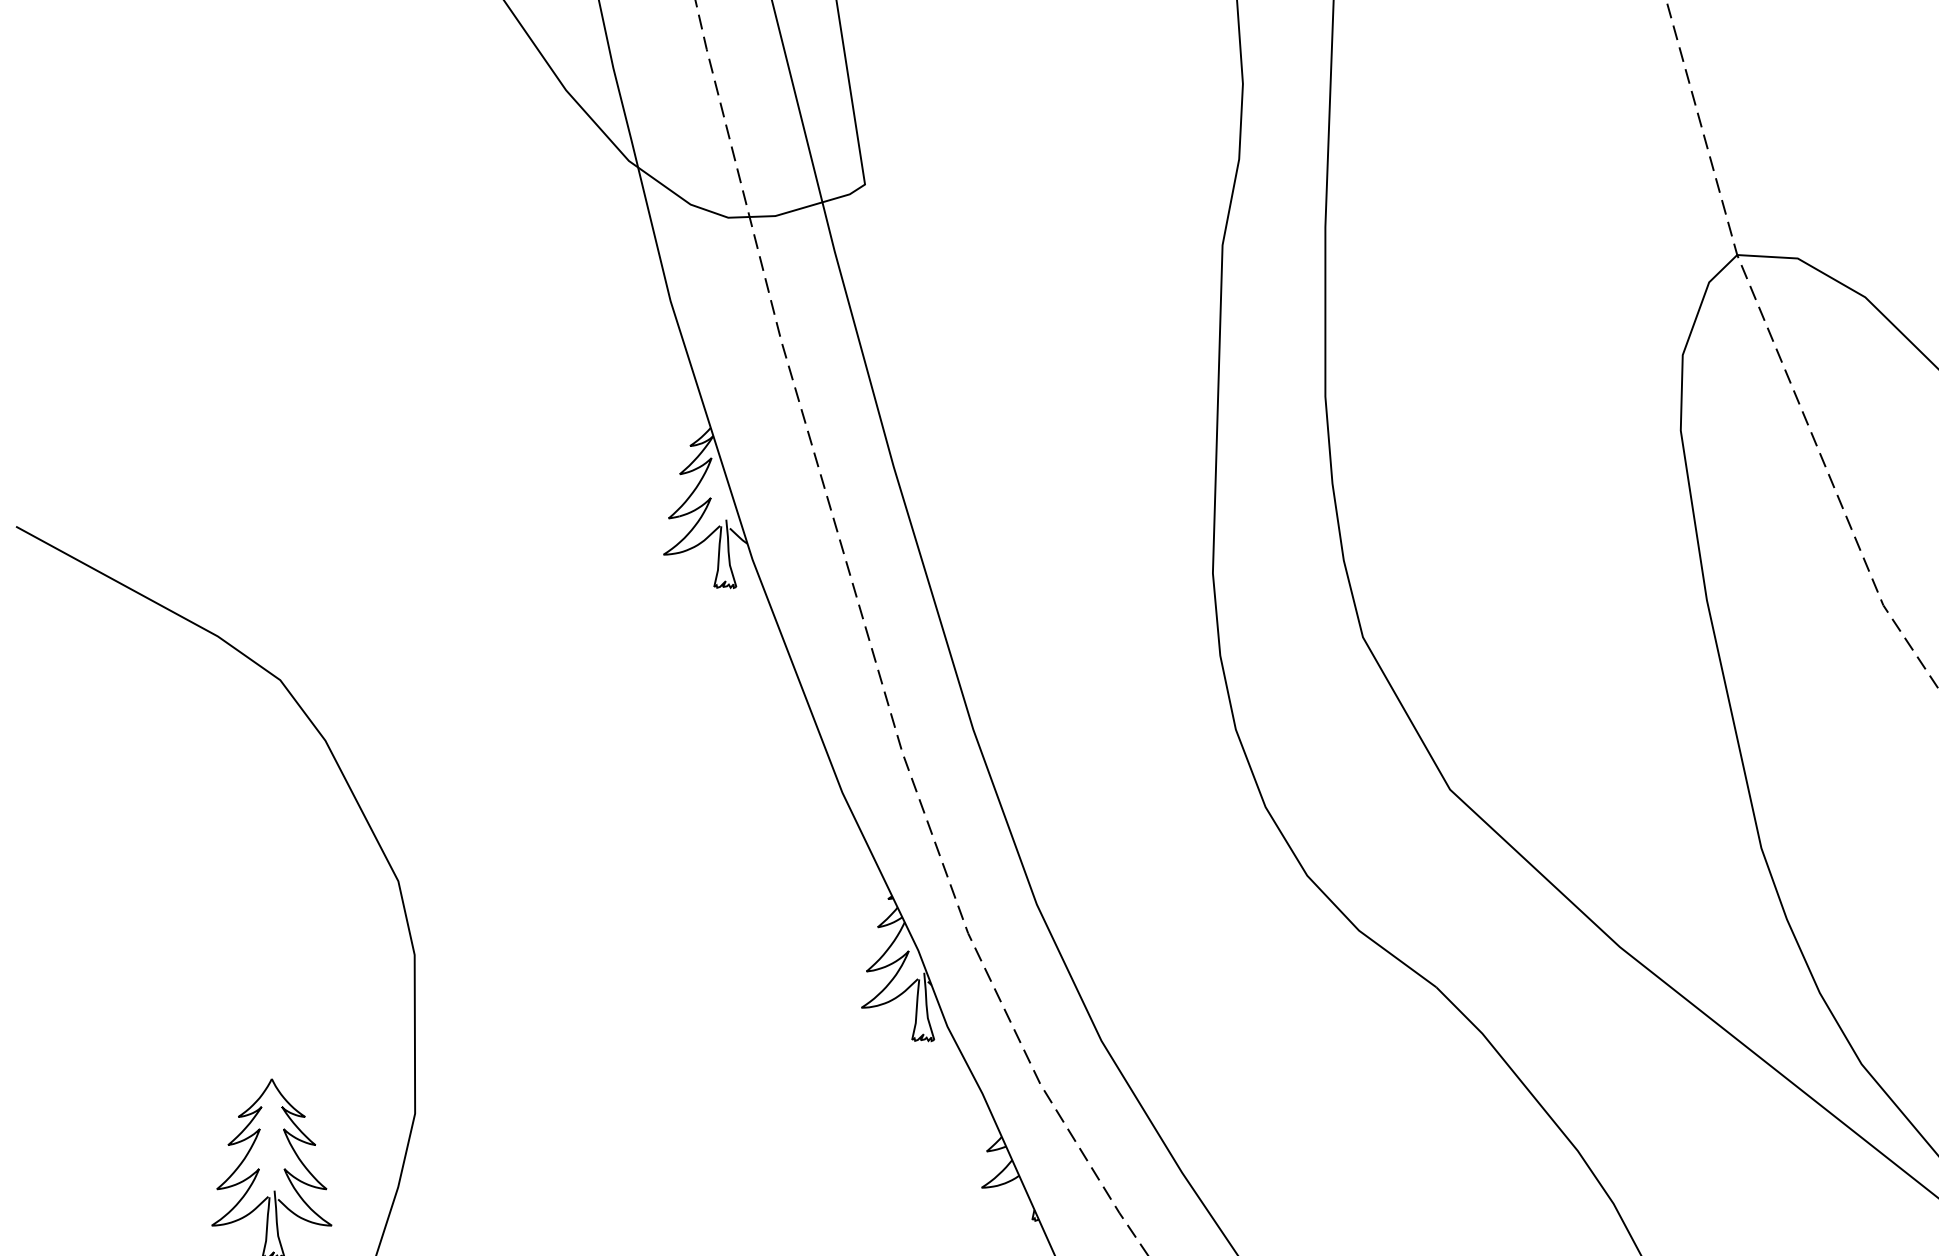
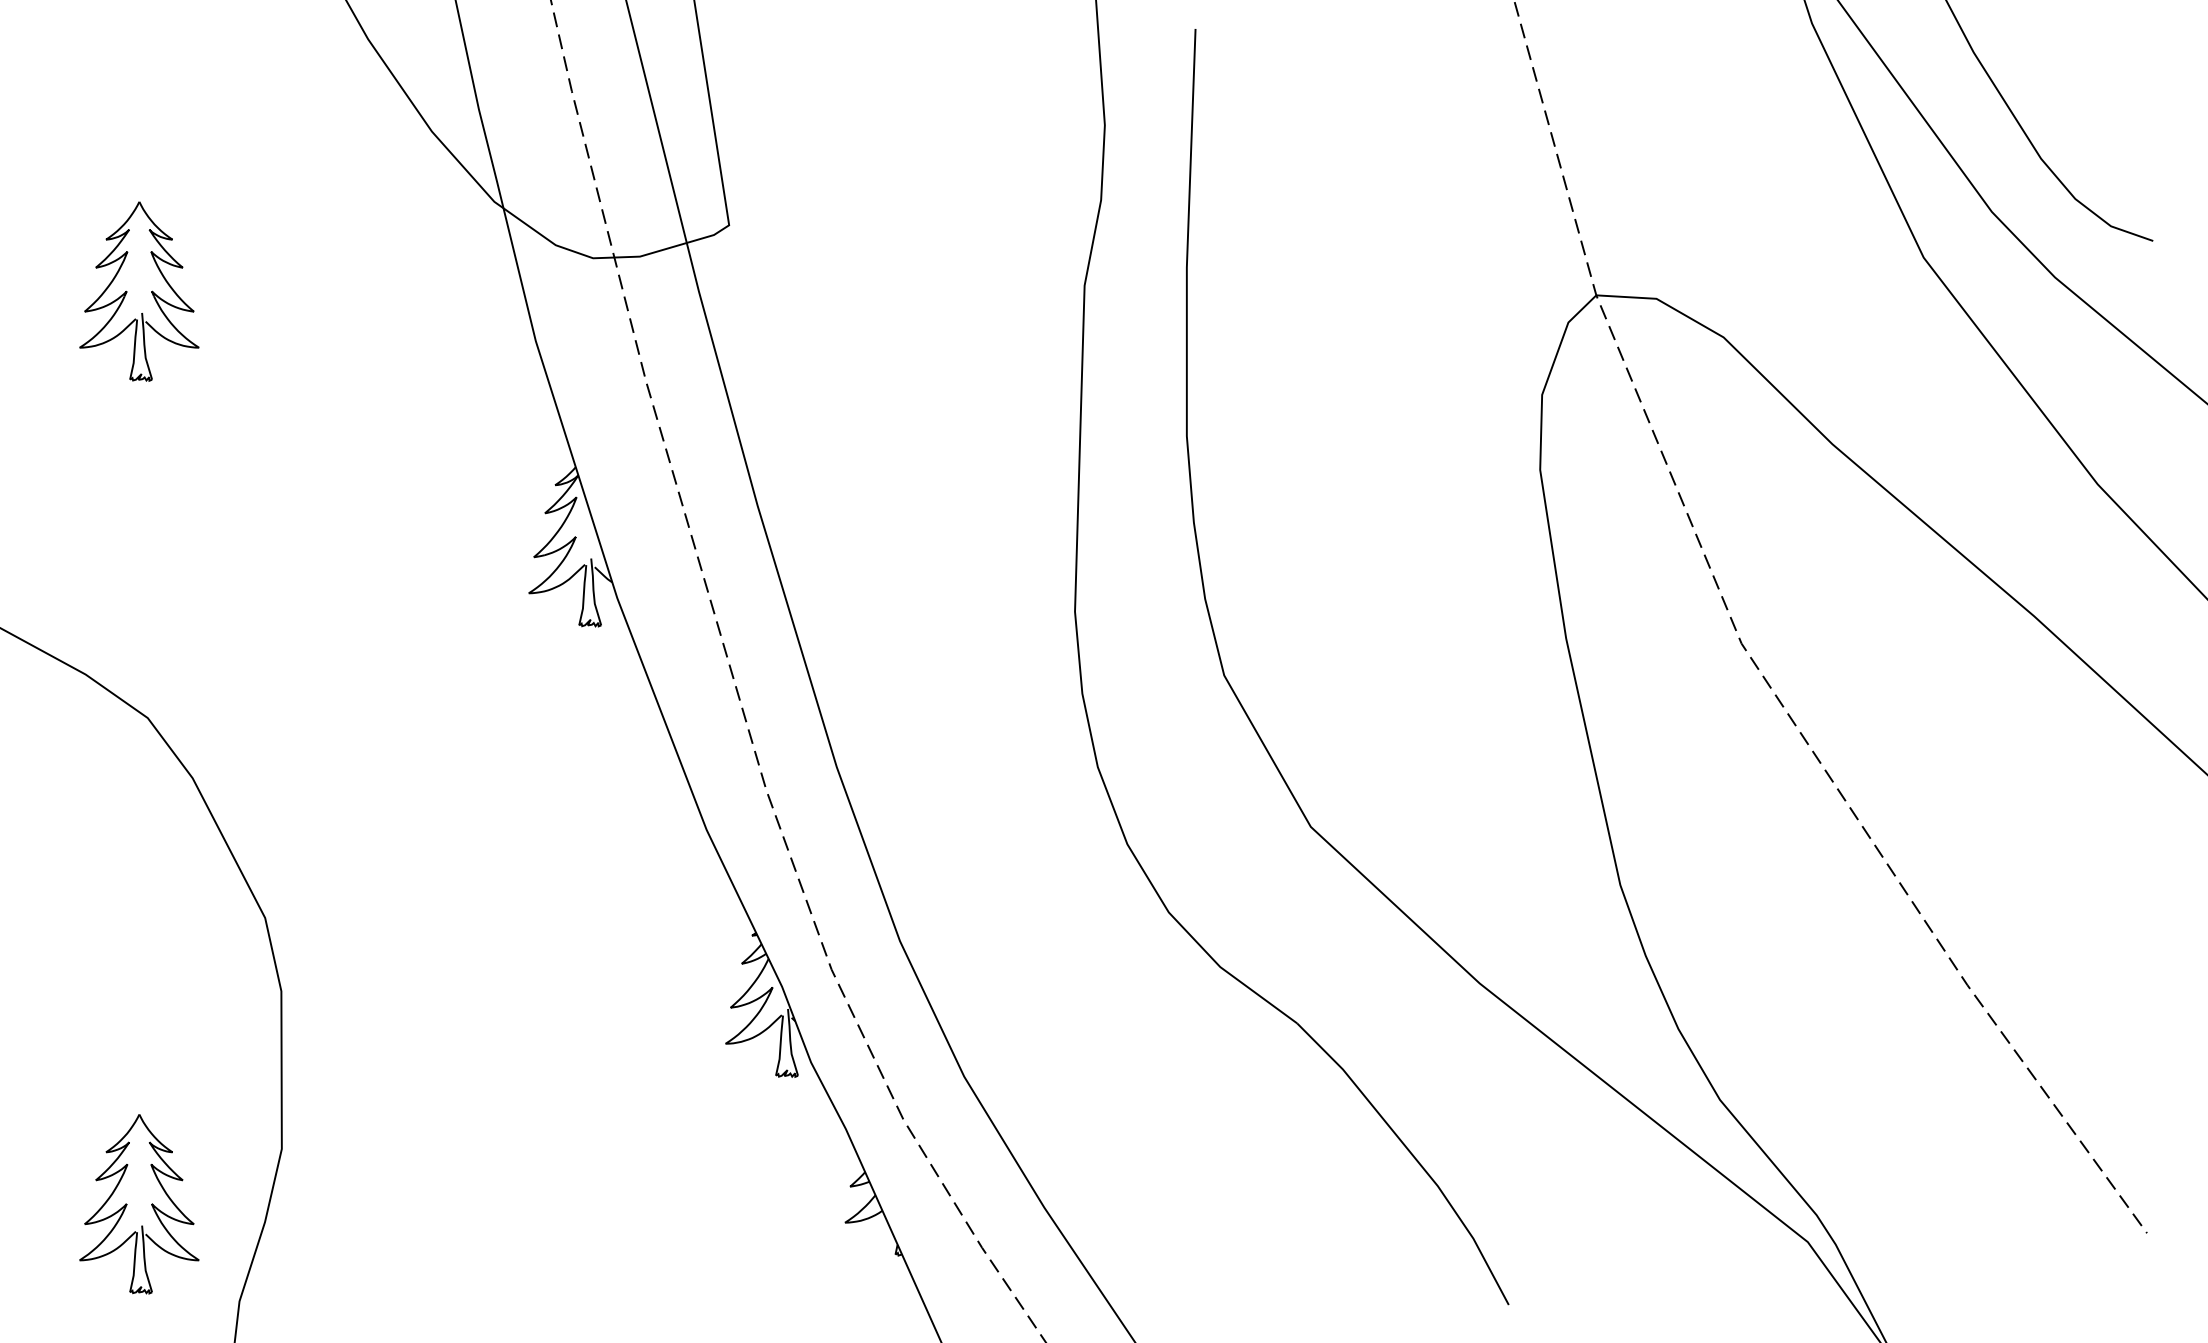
part: (259, 251) -> (127, 291), added

